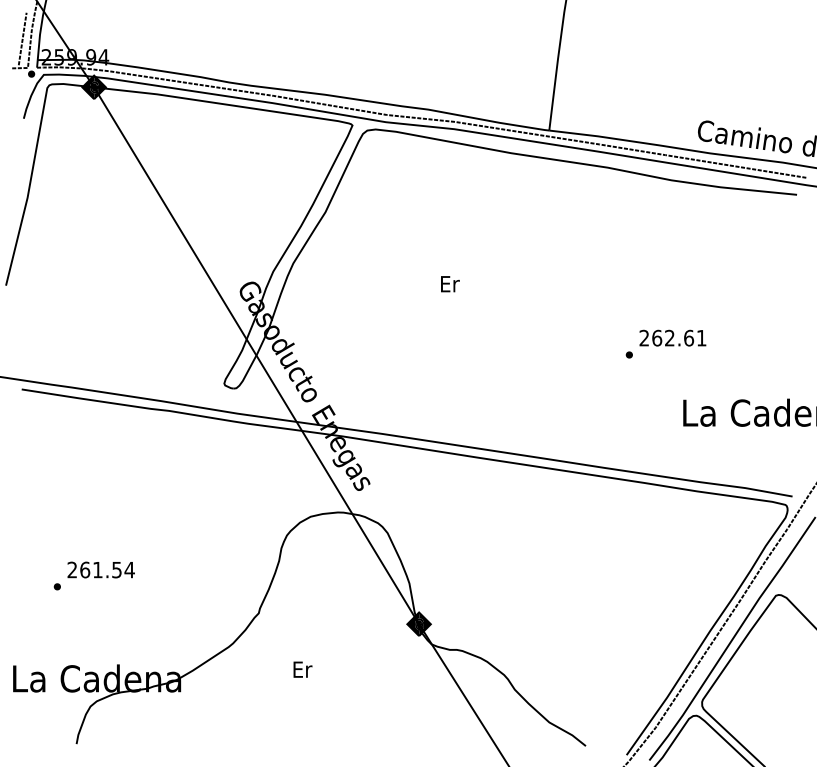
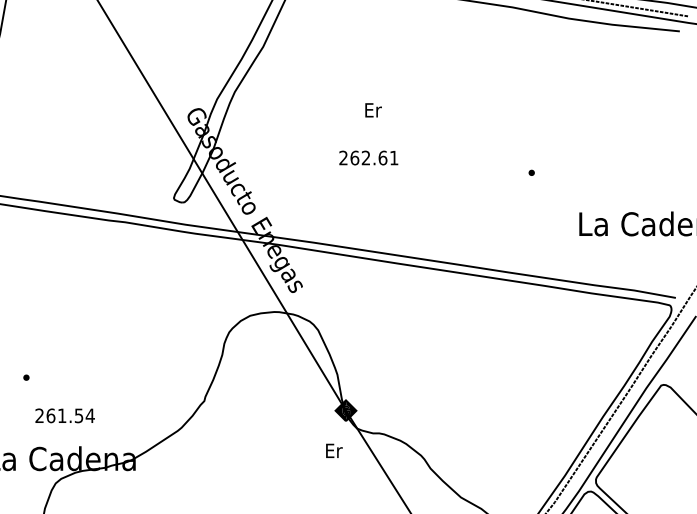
text: (672, 337) -> (368, 157), moved
text: (100, 569) -> (64, 415), moved
text: (302, 669) -> (333, 450), moved

